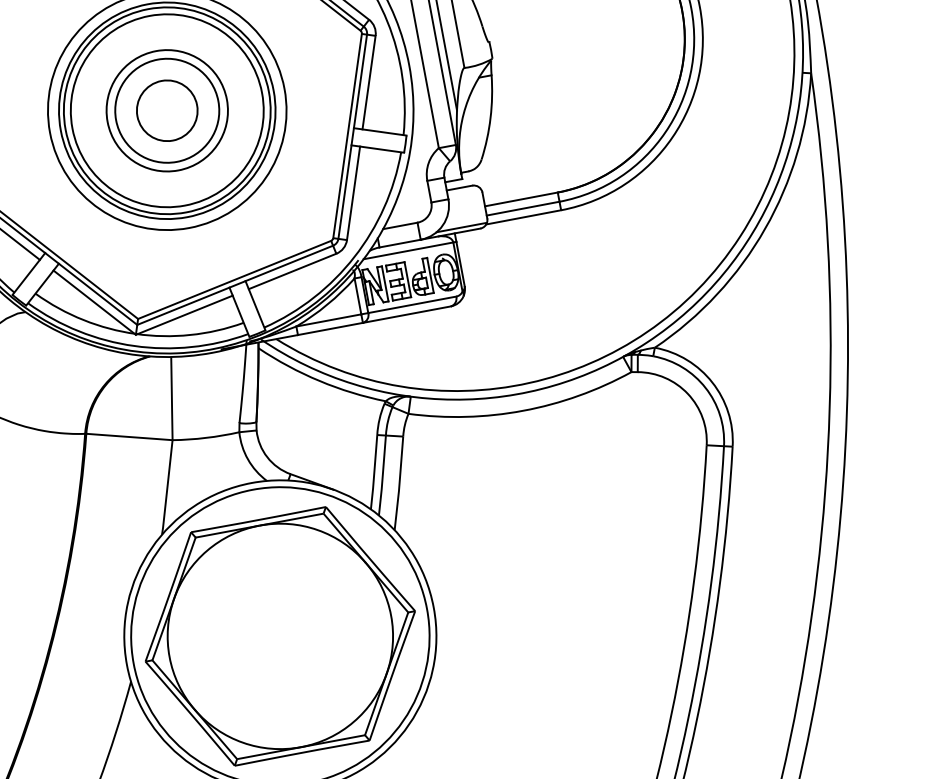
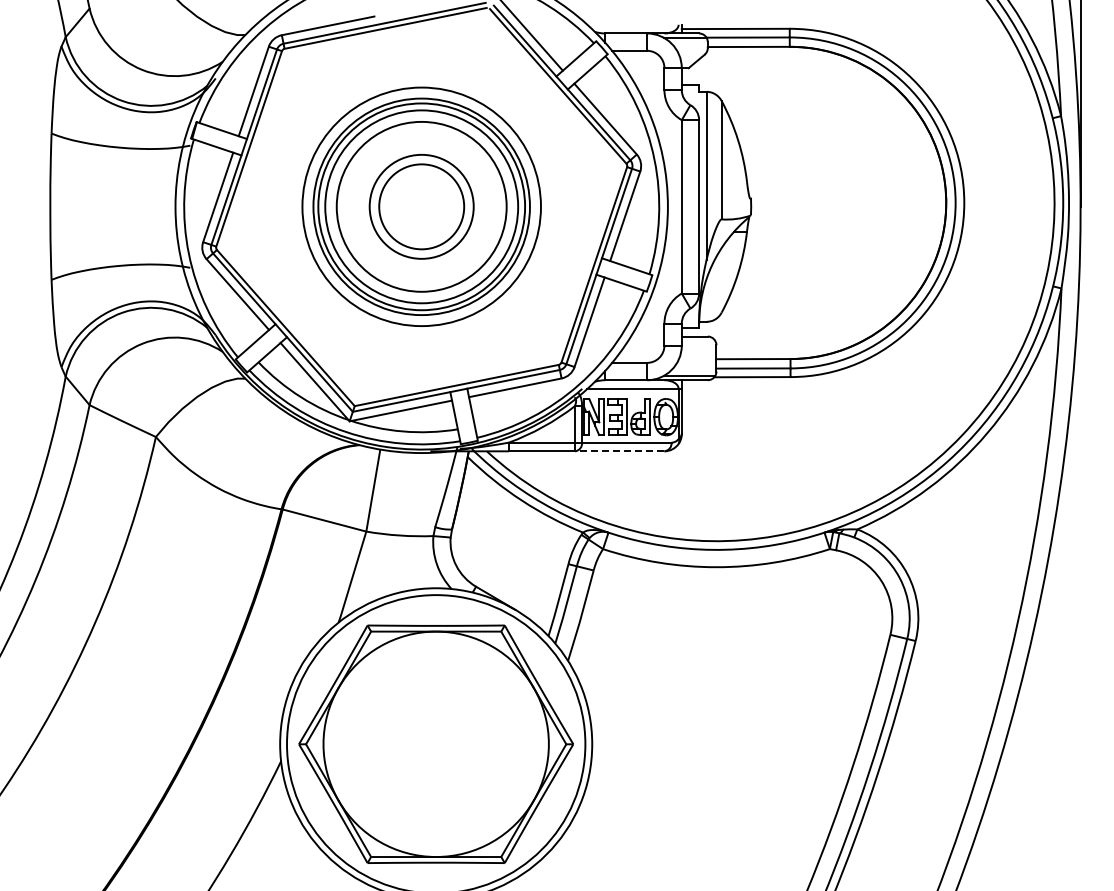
circle: (166, 110) -> (421, 206), size x1.4
circle: (166, 110) -> (421, 206), size x1.4
line: (406, 314) -> (619, 451), solid -> dashed

